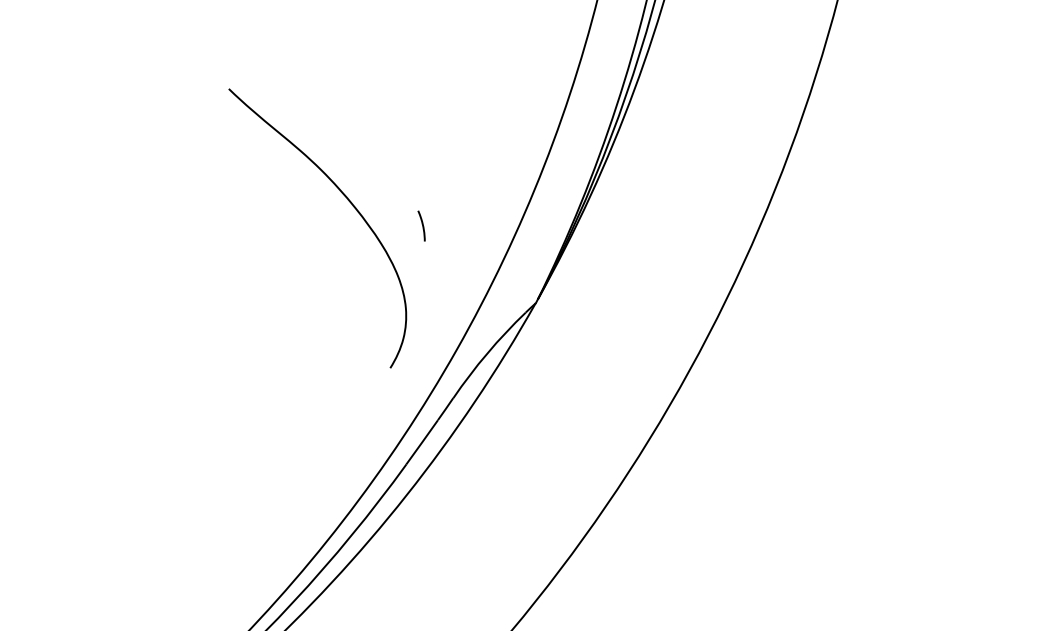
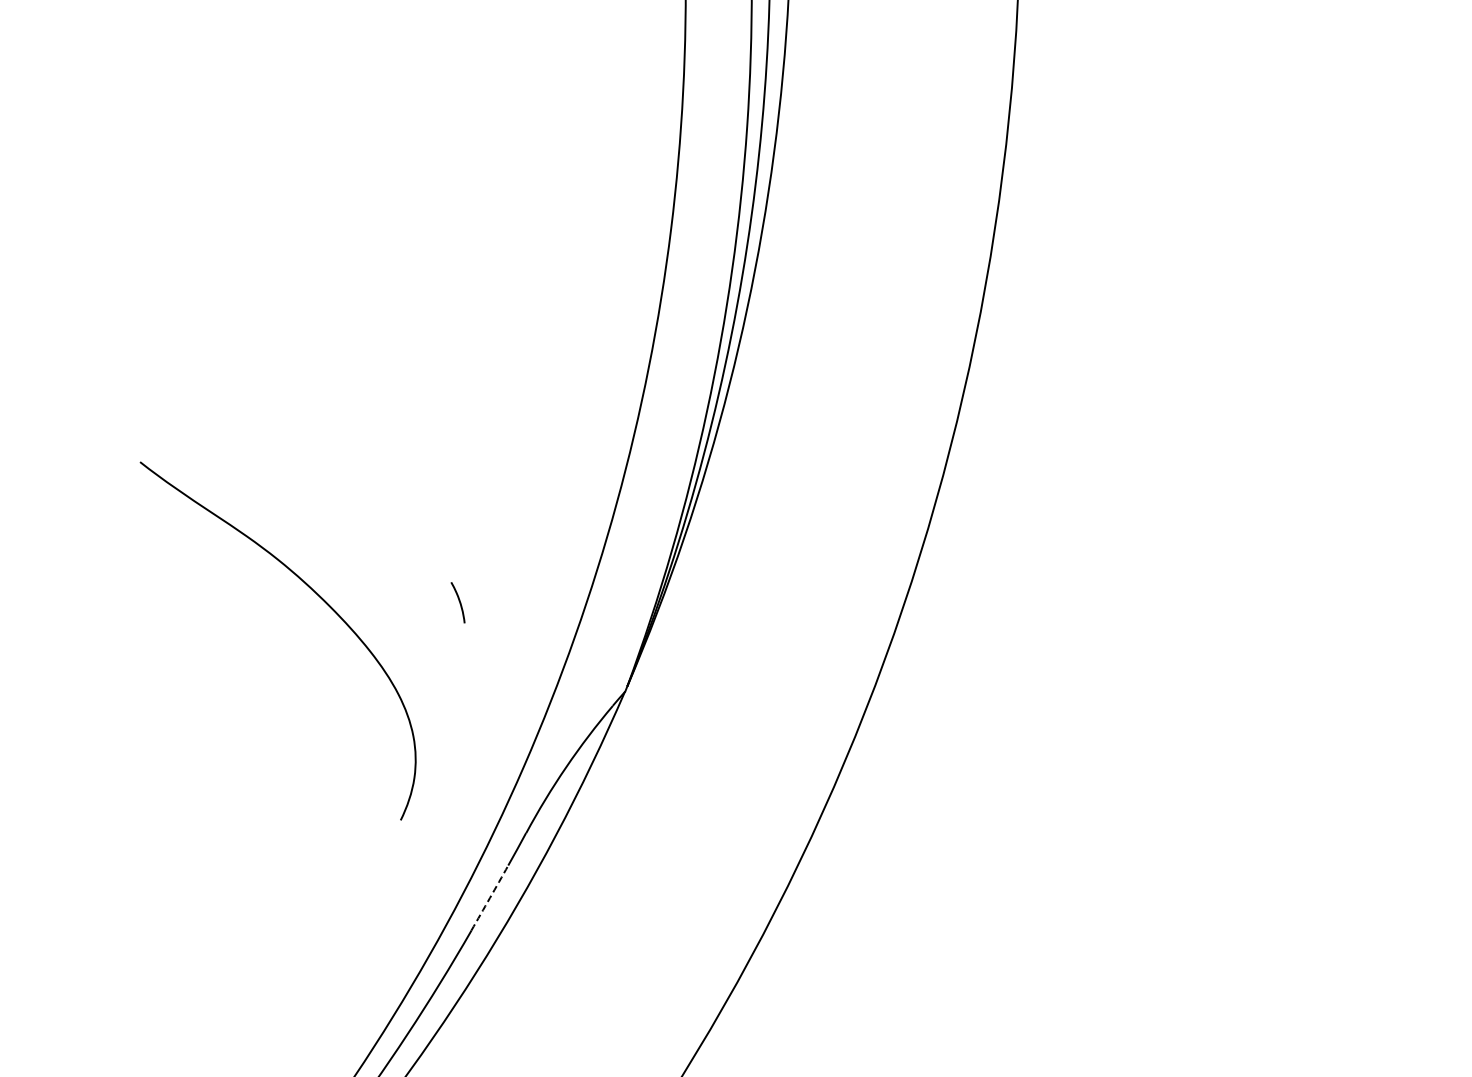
curve: (348, 200) -> (319, 597), moved
arc: (421, 442) -> (489, 898), solid -> dashed

